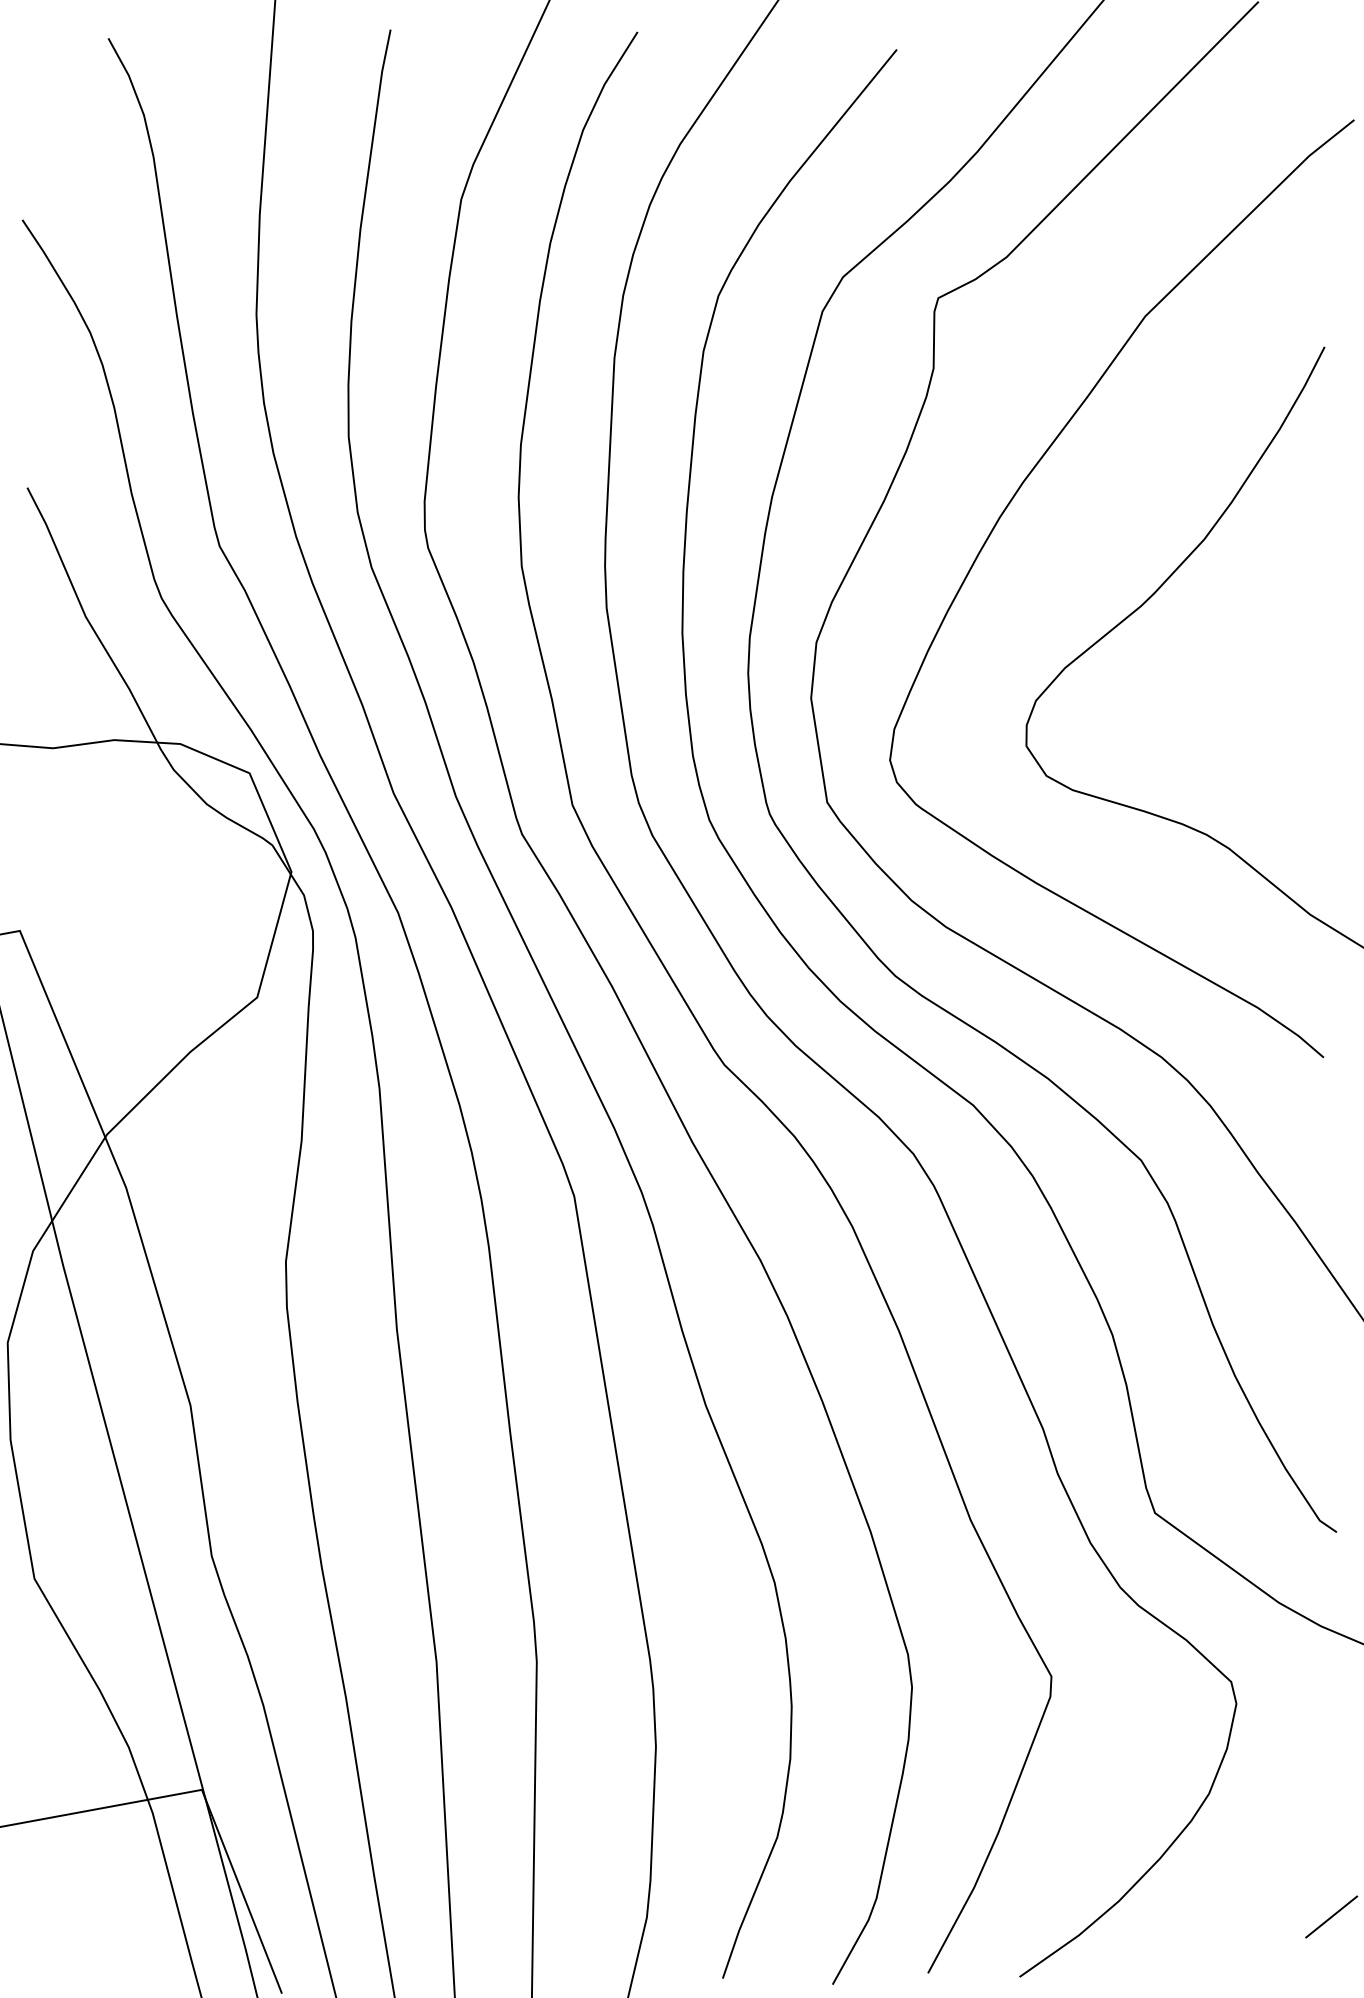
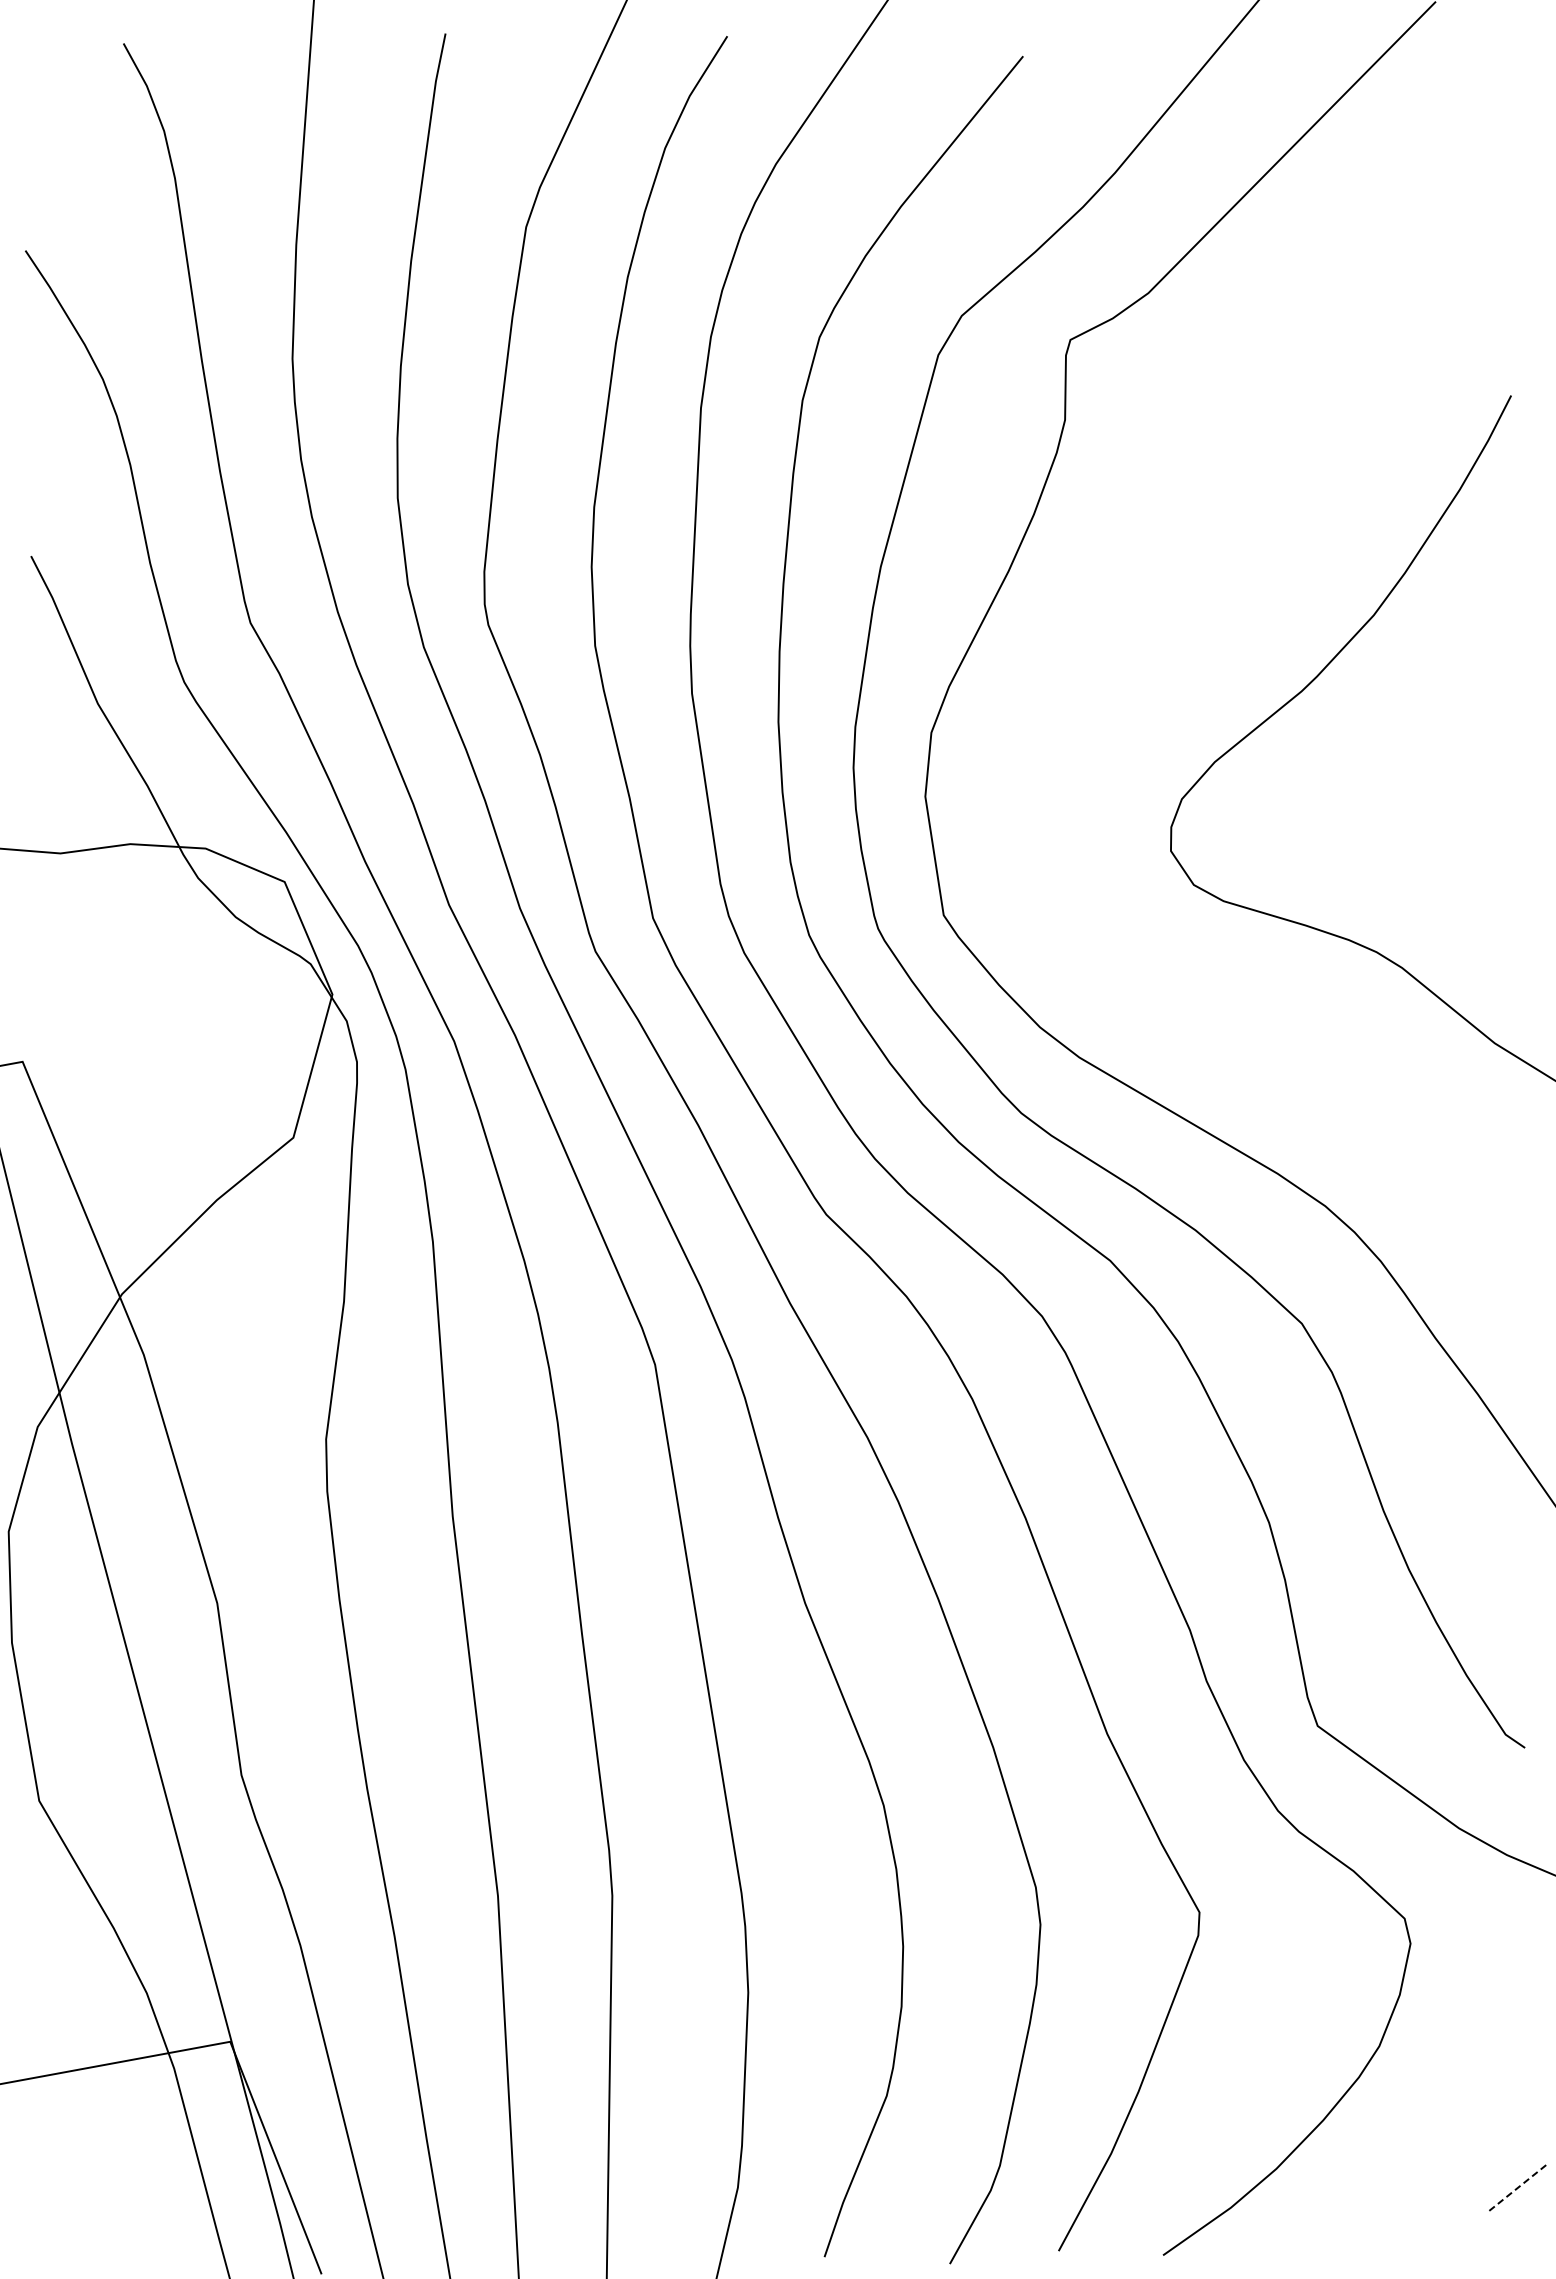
curve: (1004, 511) -> (1146, 583), removed
line: (1331, 1916) -> (1519, 2186), solid -> dashed

